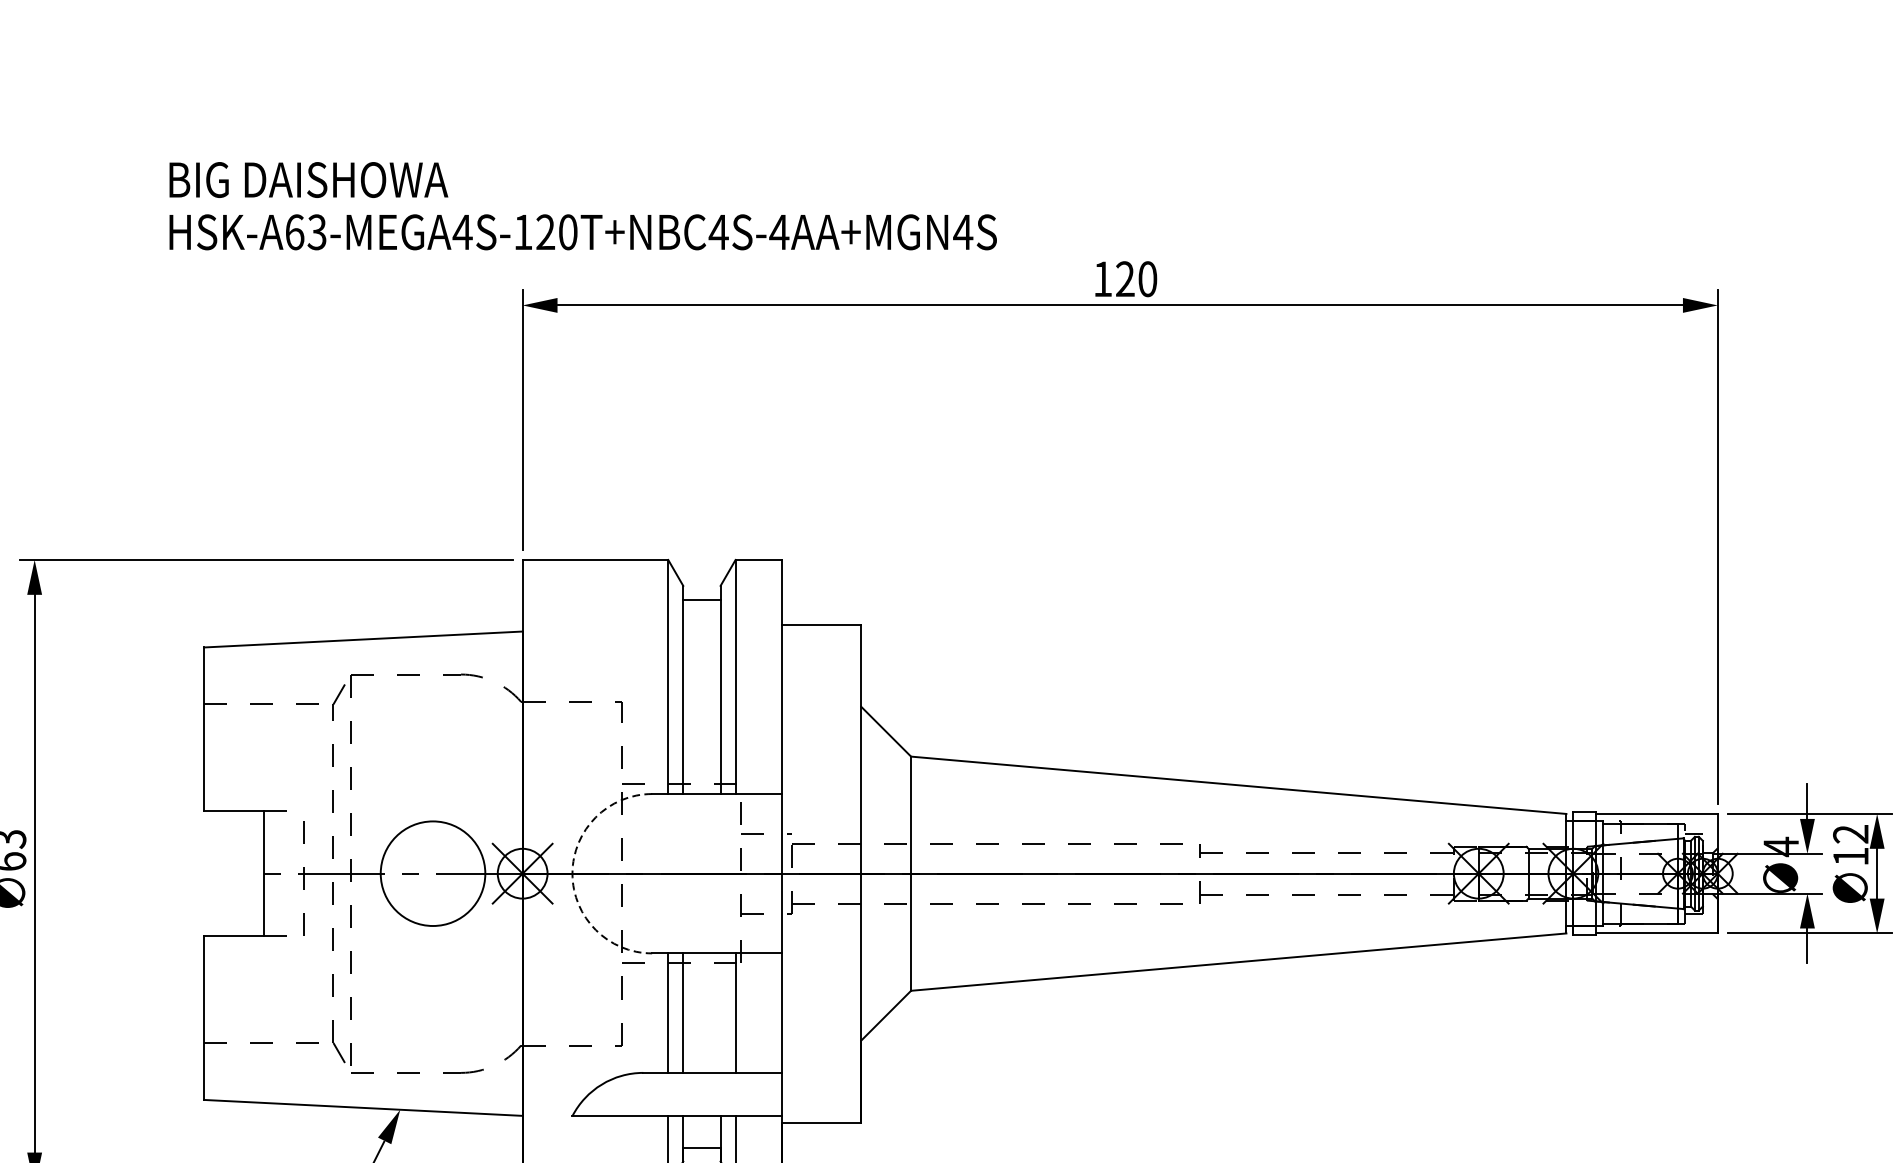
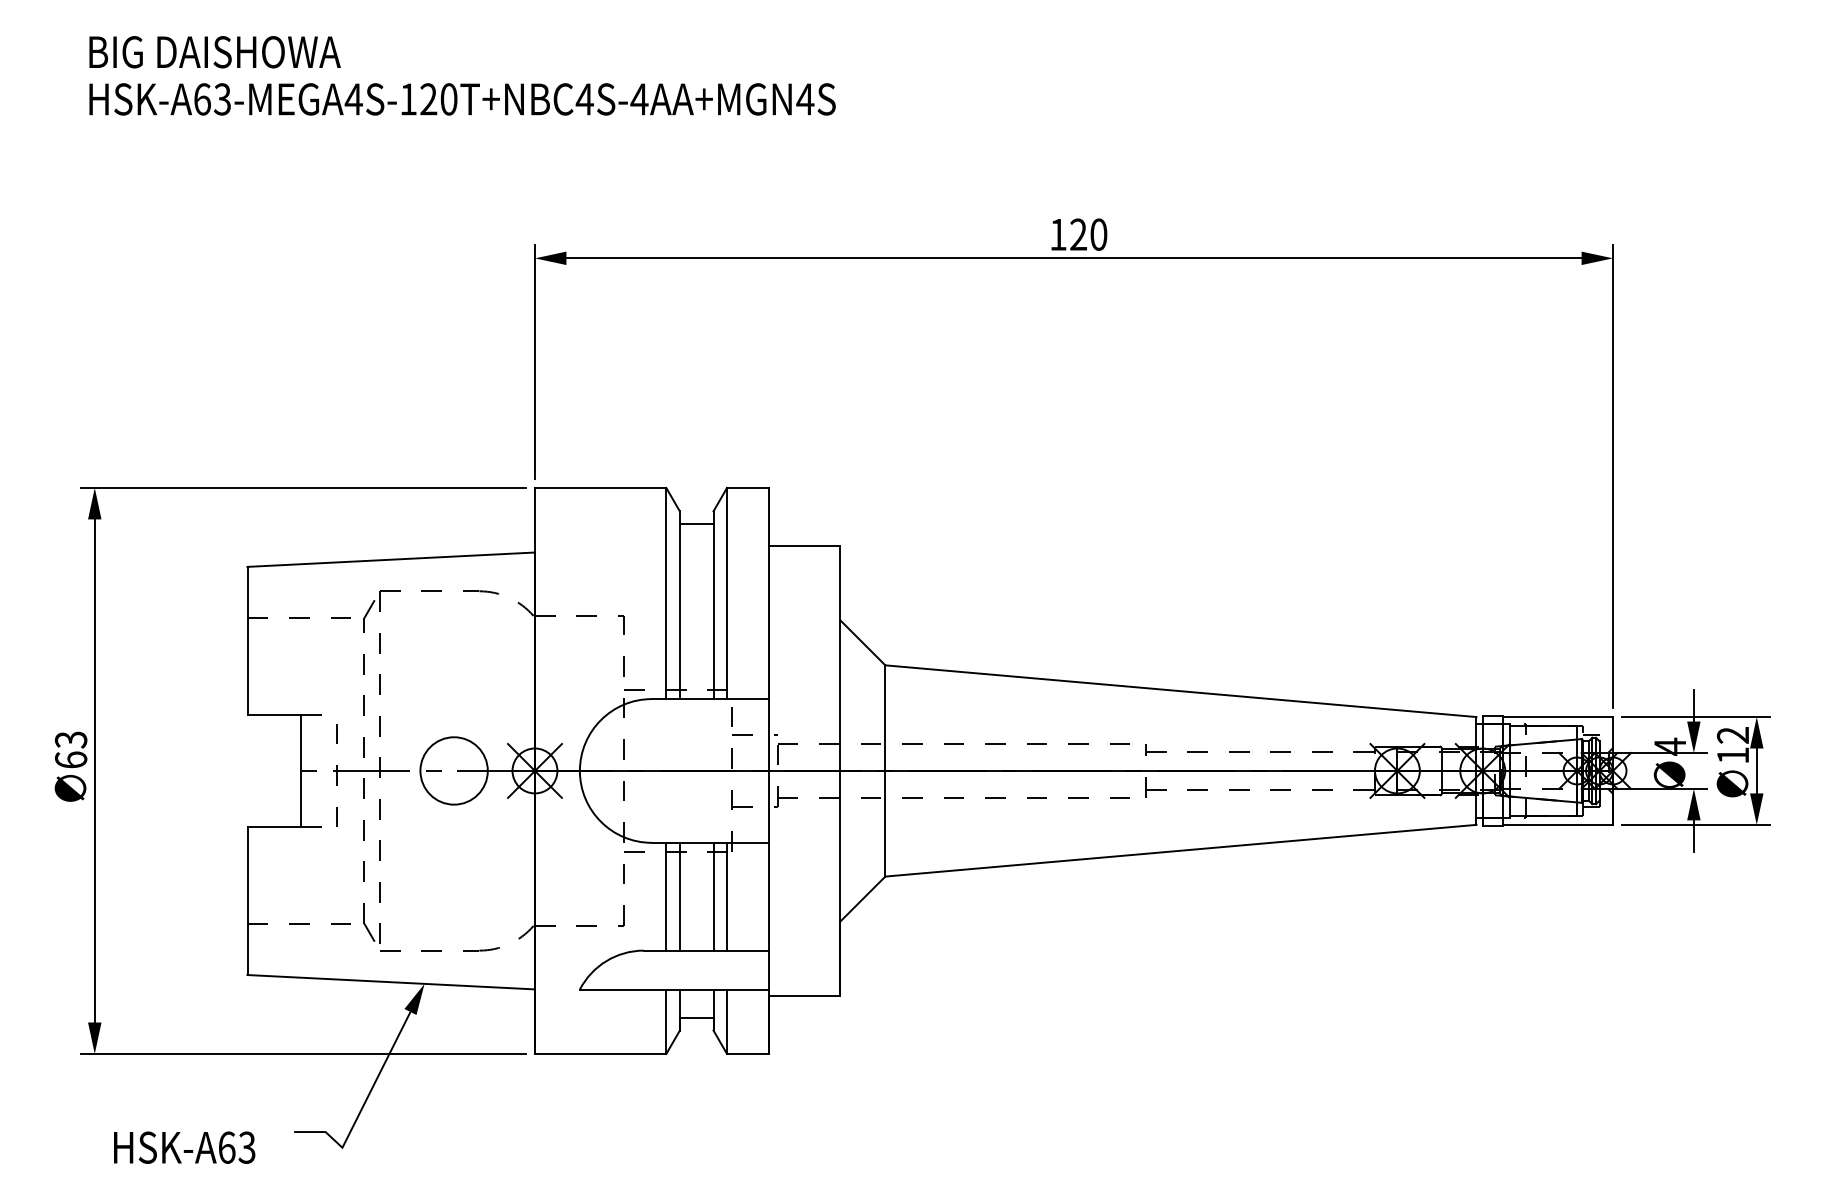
text: (583, 205) -> (462, 75), moved
circle: (432, 873) -> (453, 770), size x0.71
arc: (572, 873) -> (579, 770), dashed -> solid
line: (720, 1012) -> (713, 896), added

